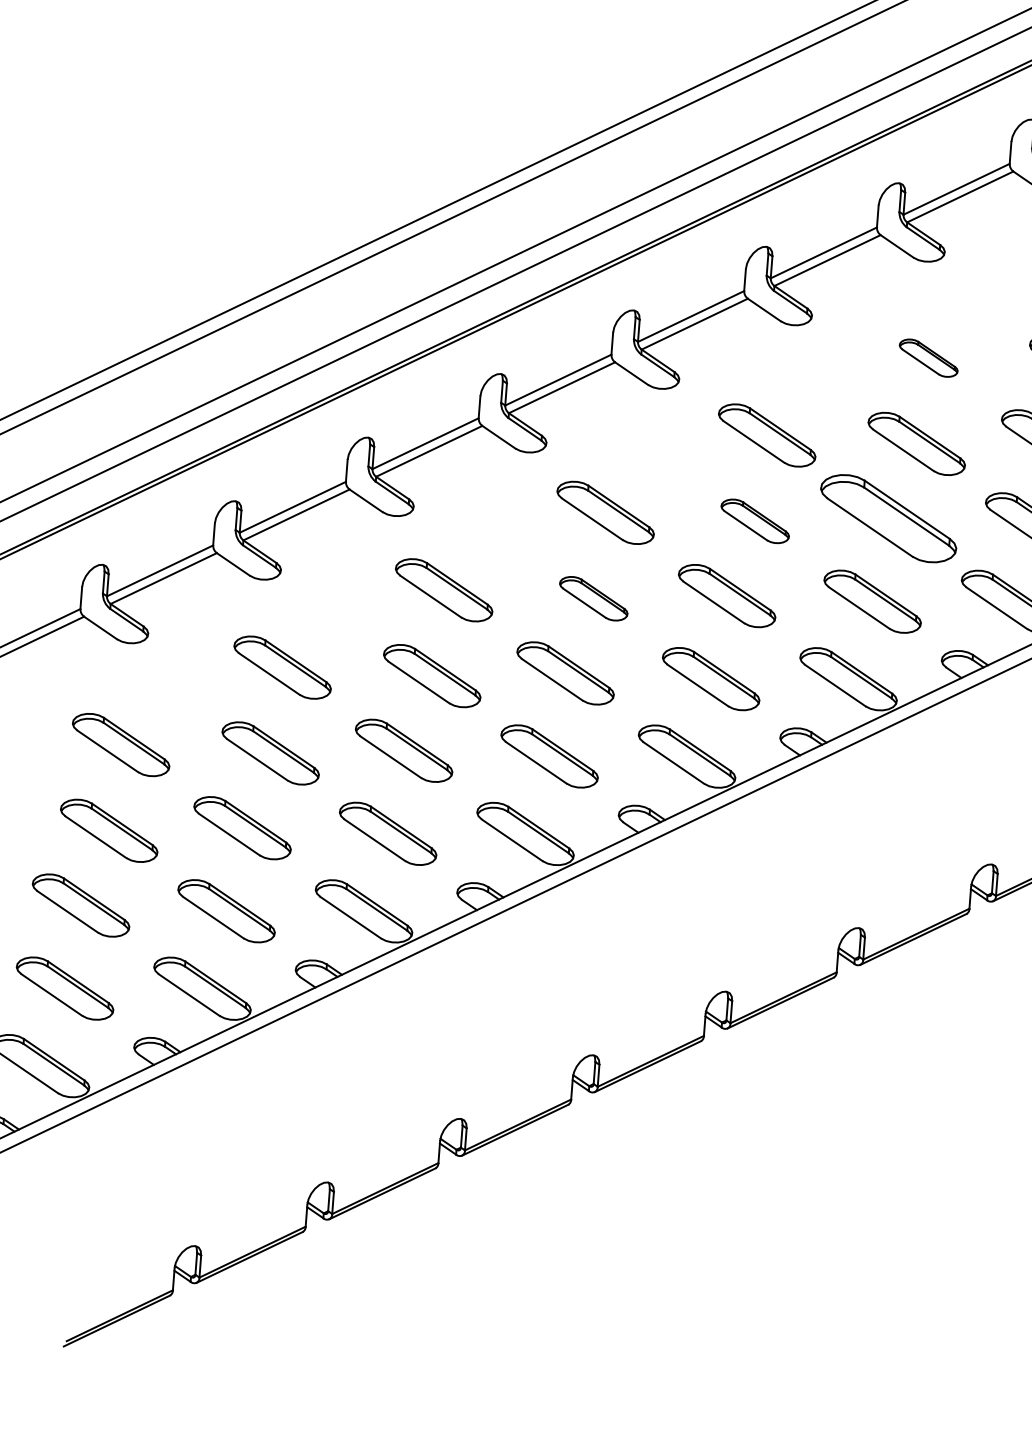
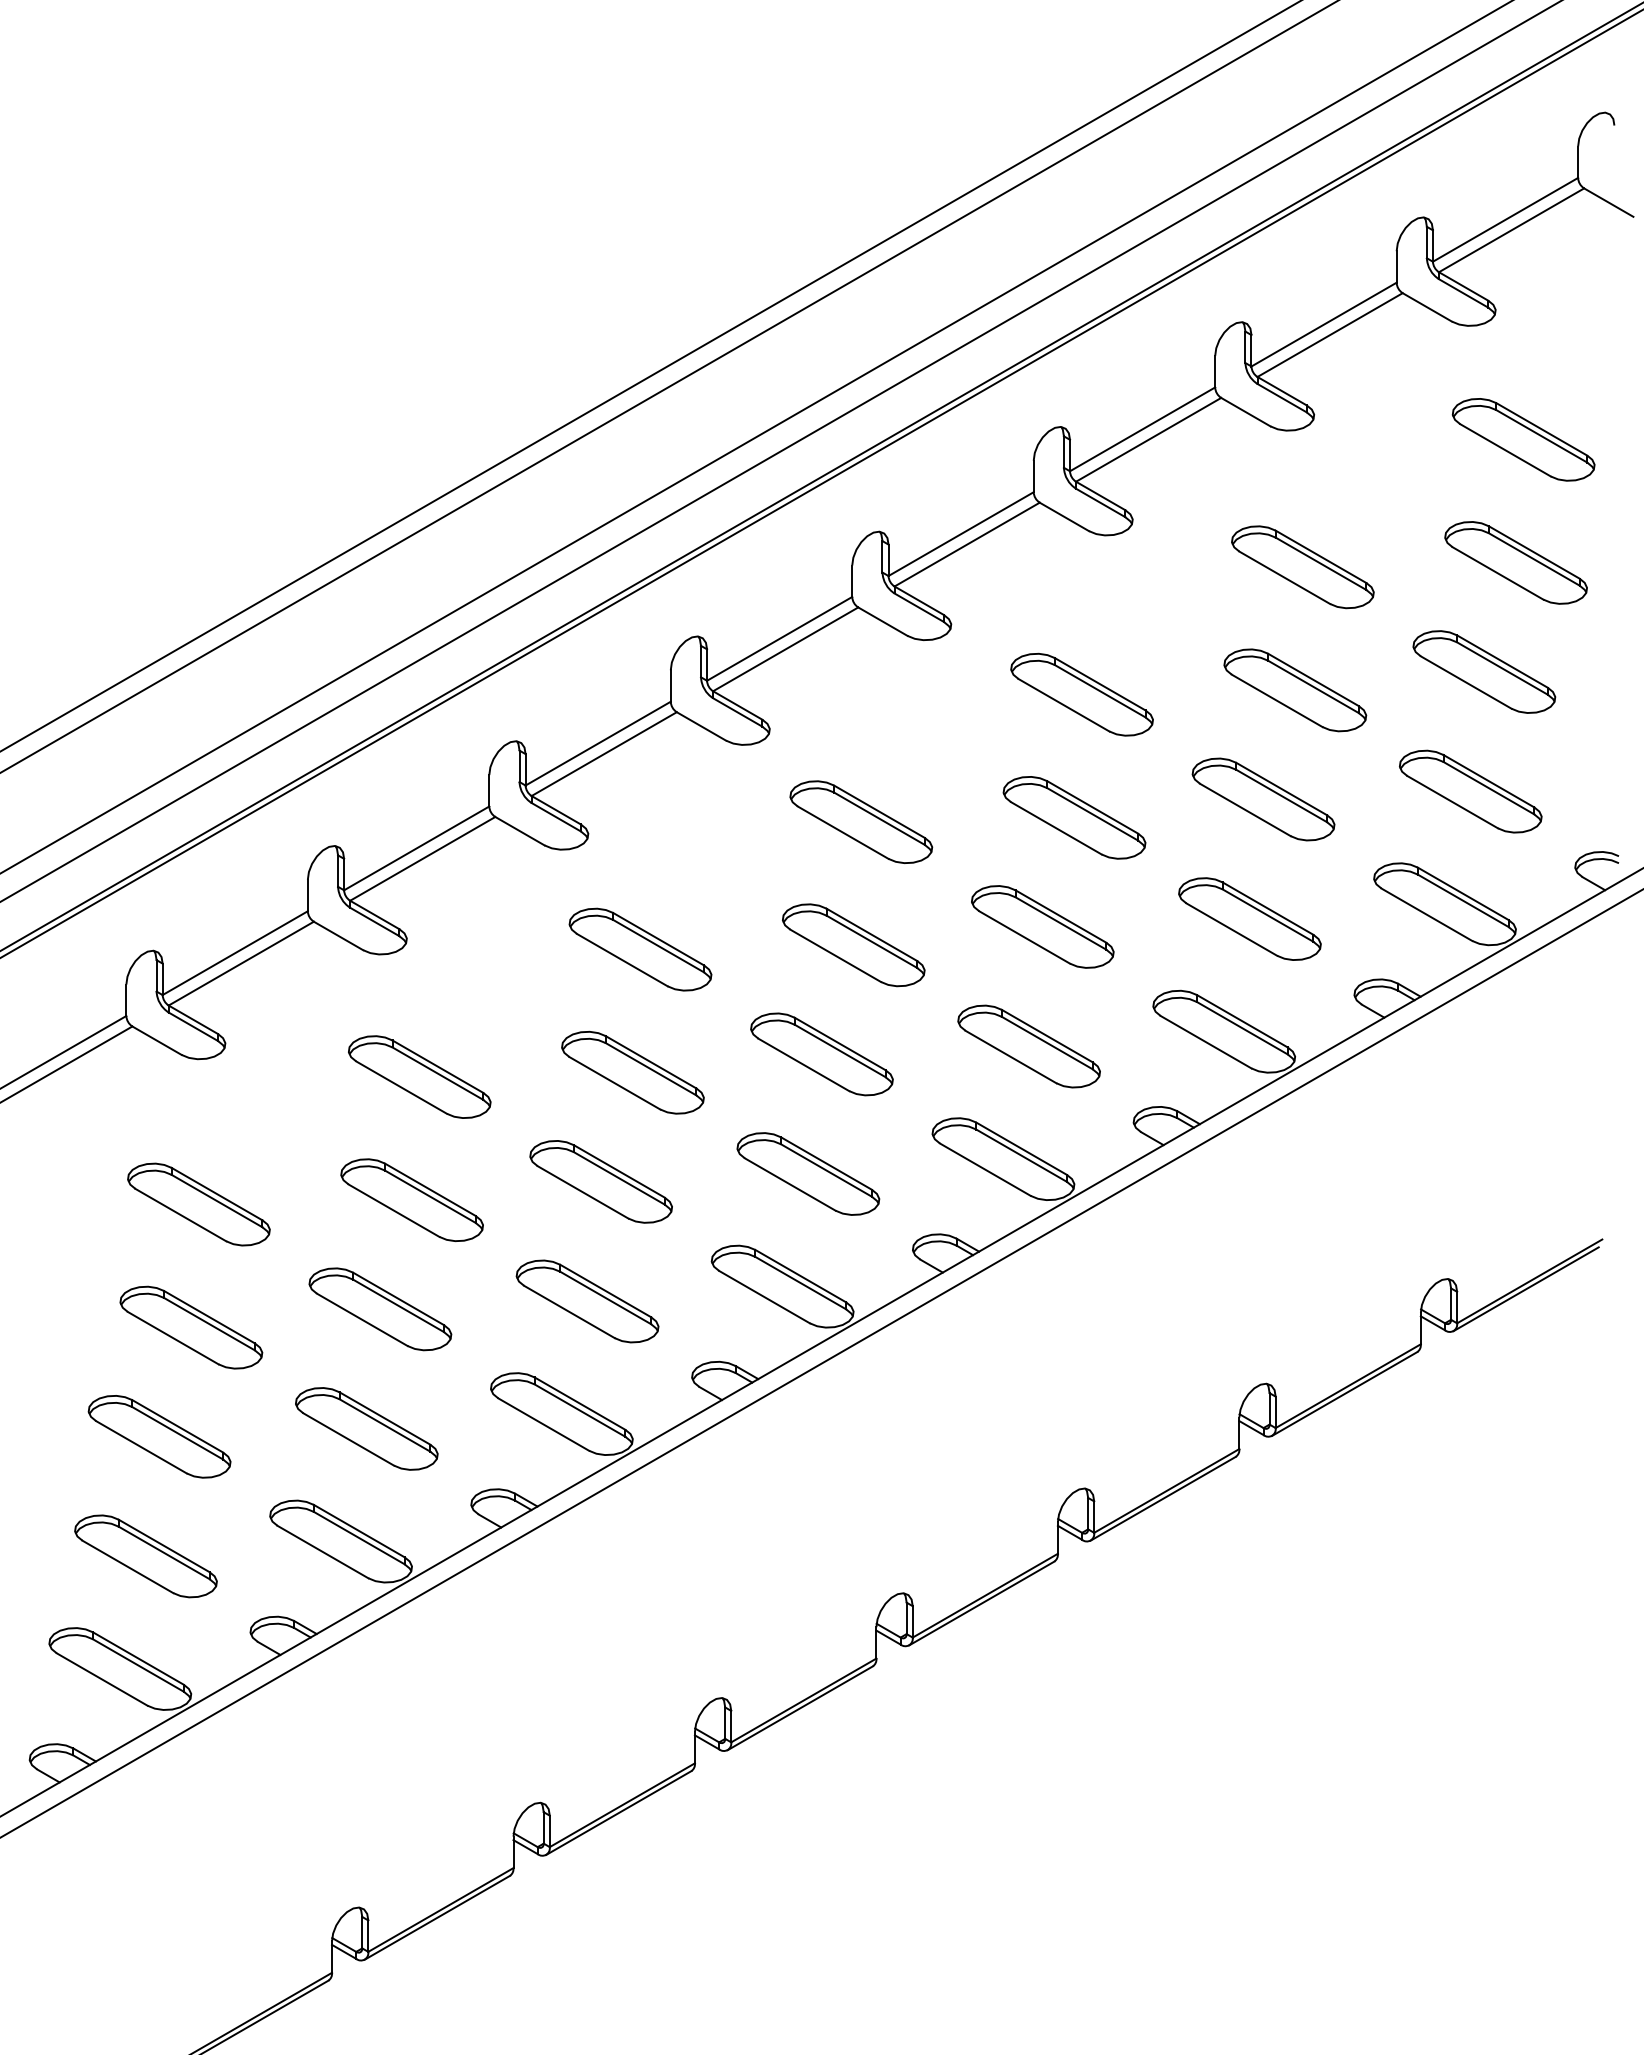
part: (928, 358) -> (1302, 567), size x1.67
part: (888, 518) -> (1263, 799), size x0.71
part: (755, 521) -> (1074, 817), size x1.43
part: (593, 598) -> (853, 945), size x1.43

